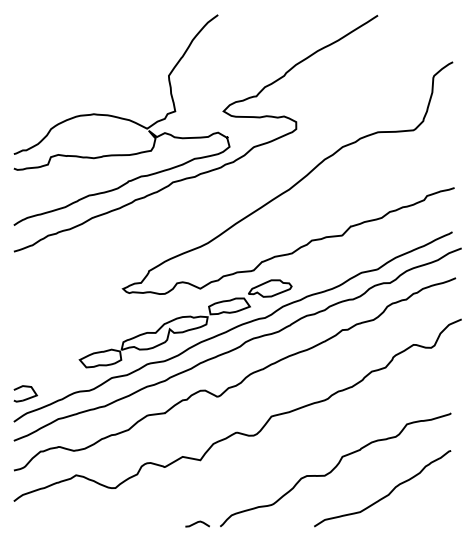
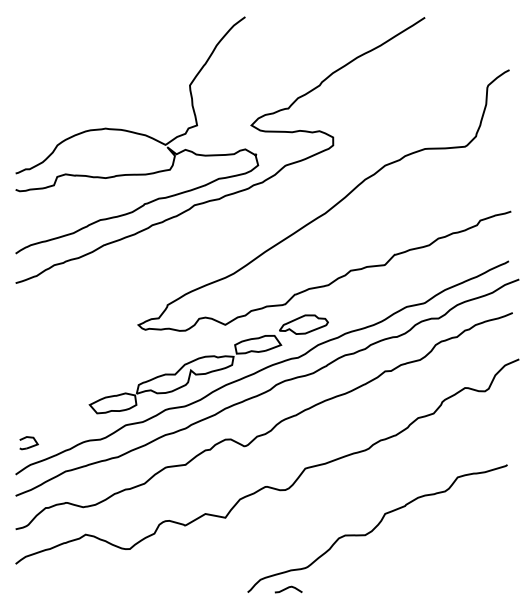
part: (25, 393) -> (28, 442), size x0.7
curve: (385, 495) -> (433, 557), removed
curve: (197, 523) -> (288, 588), moved

